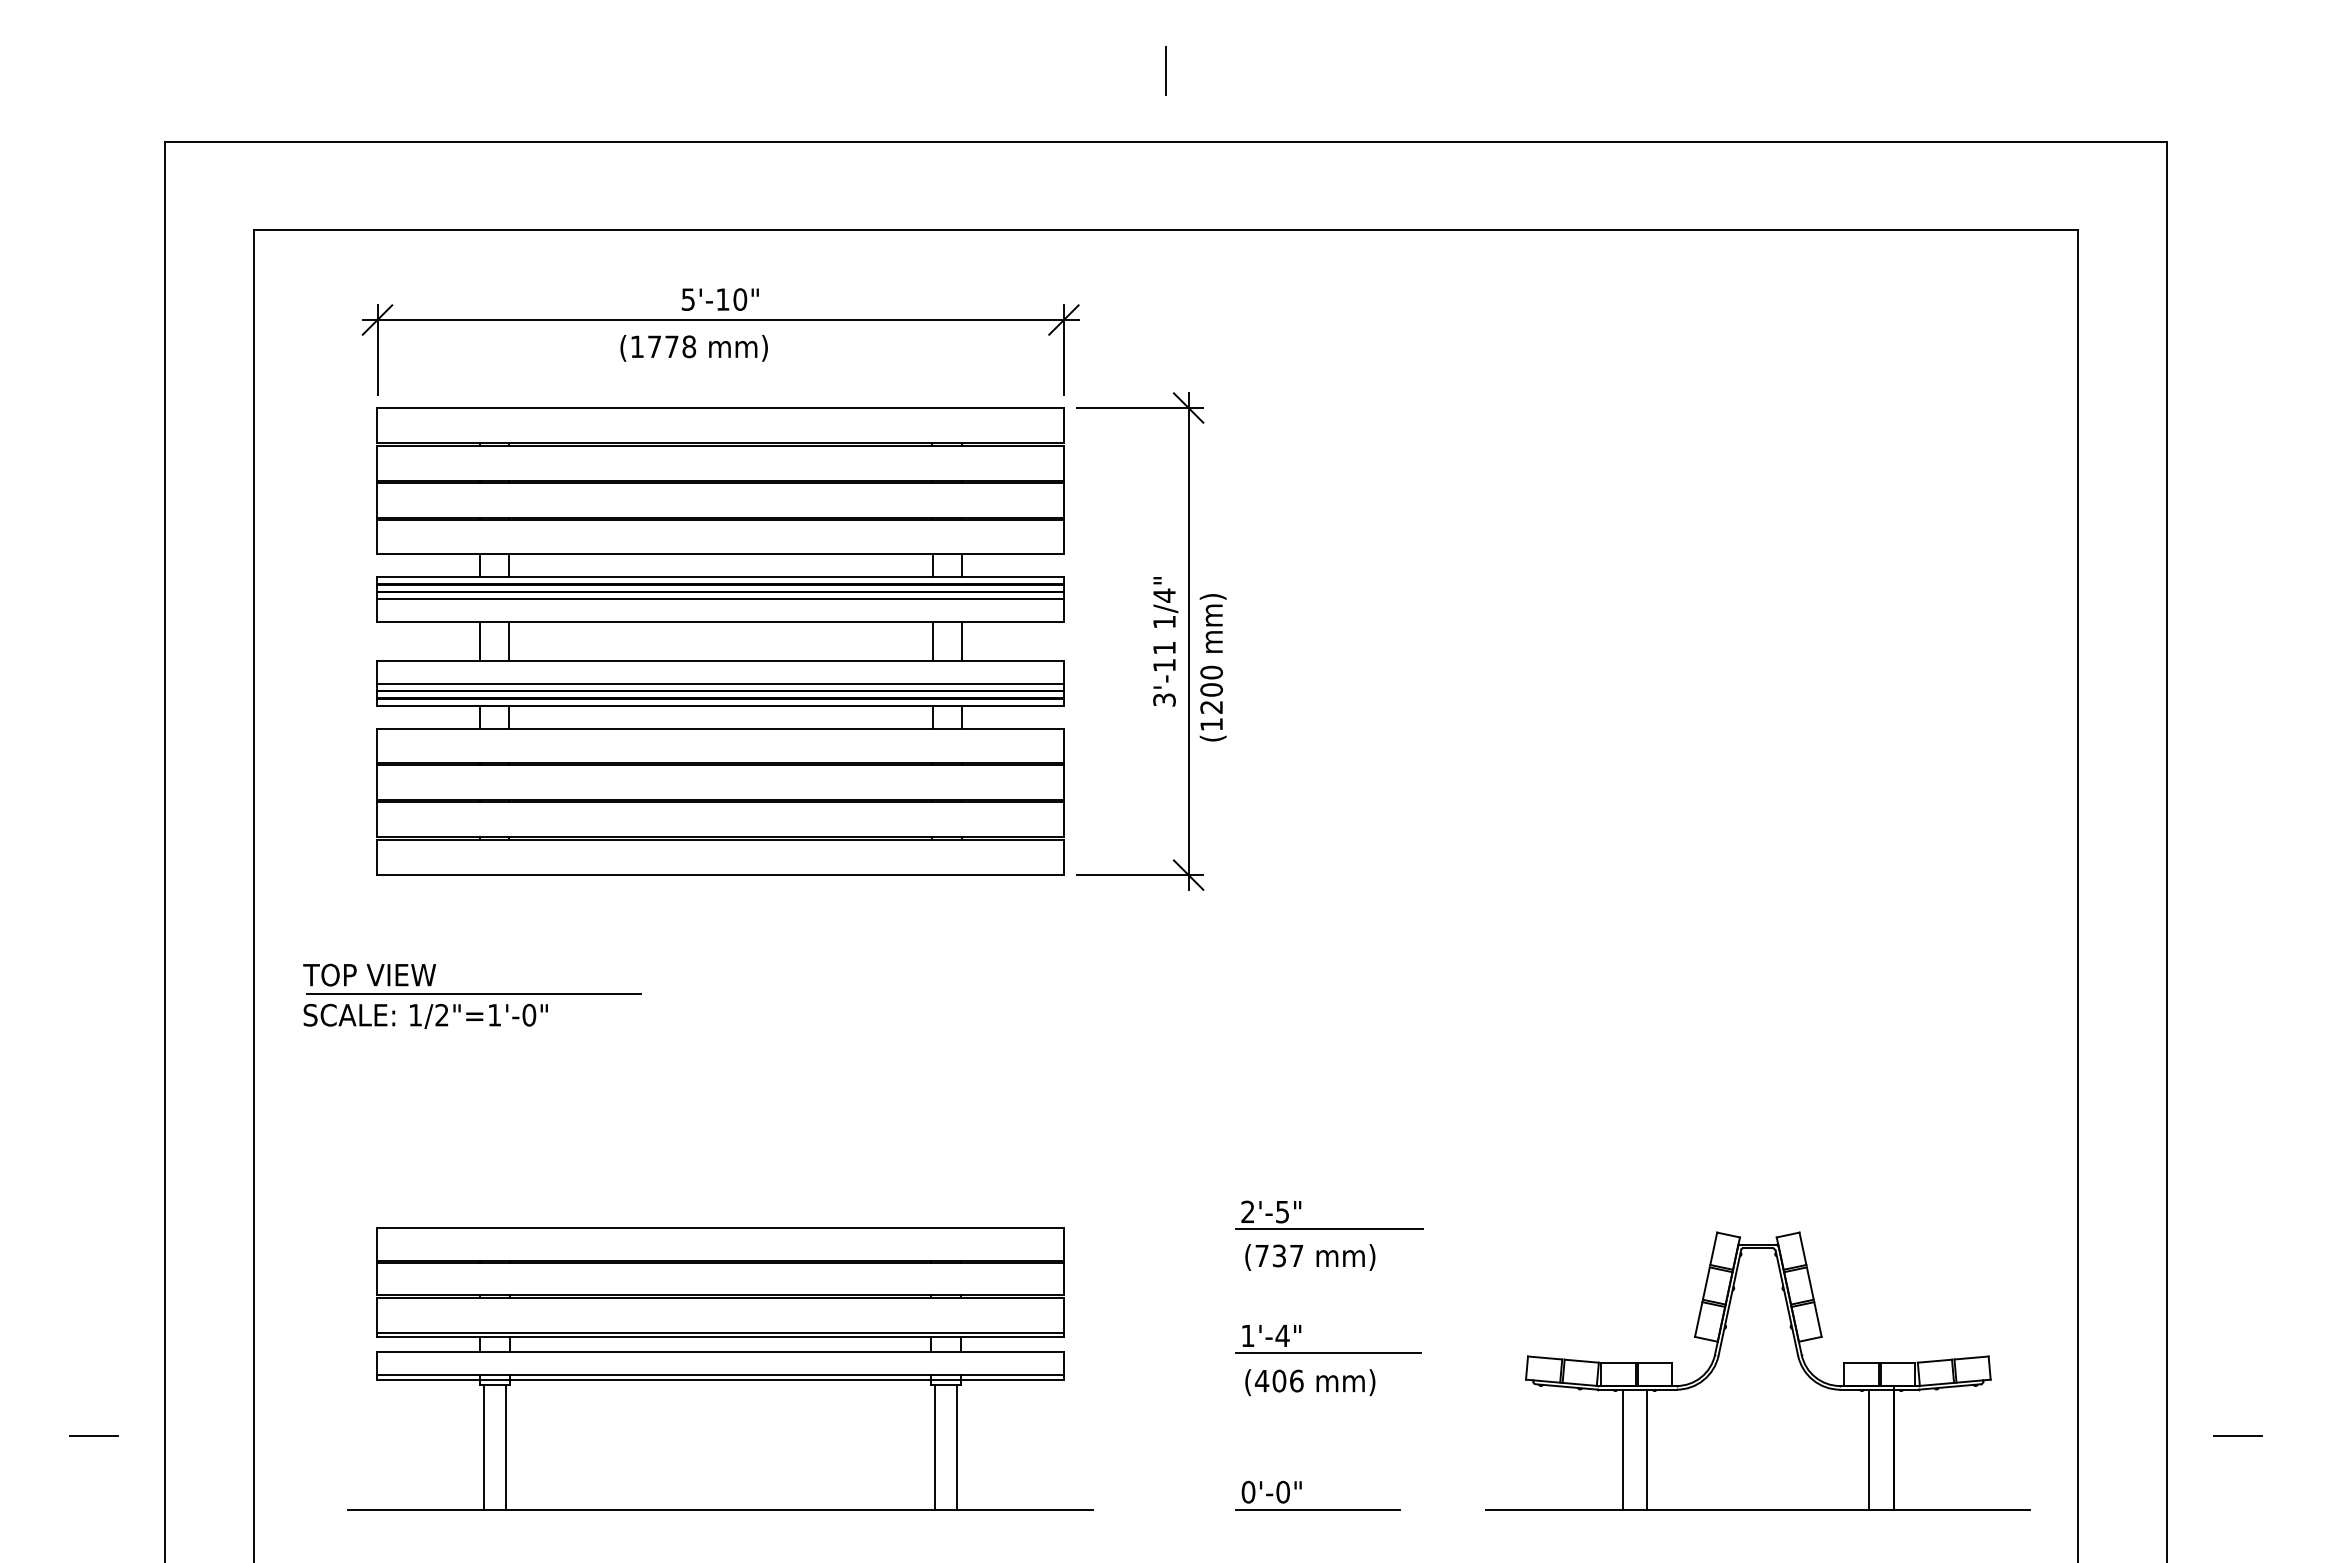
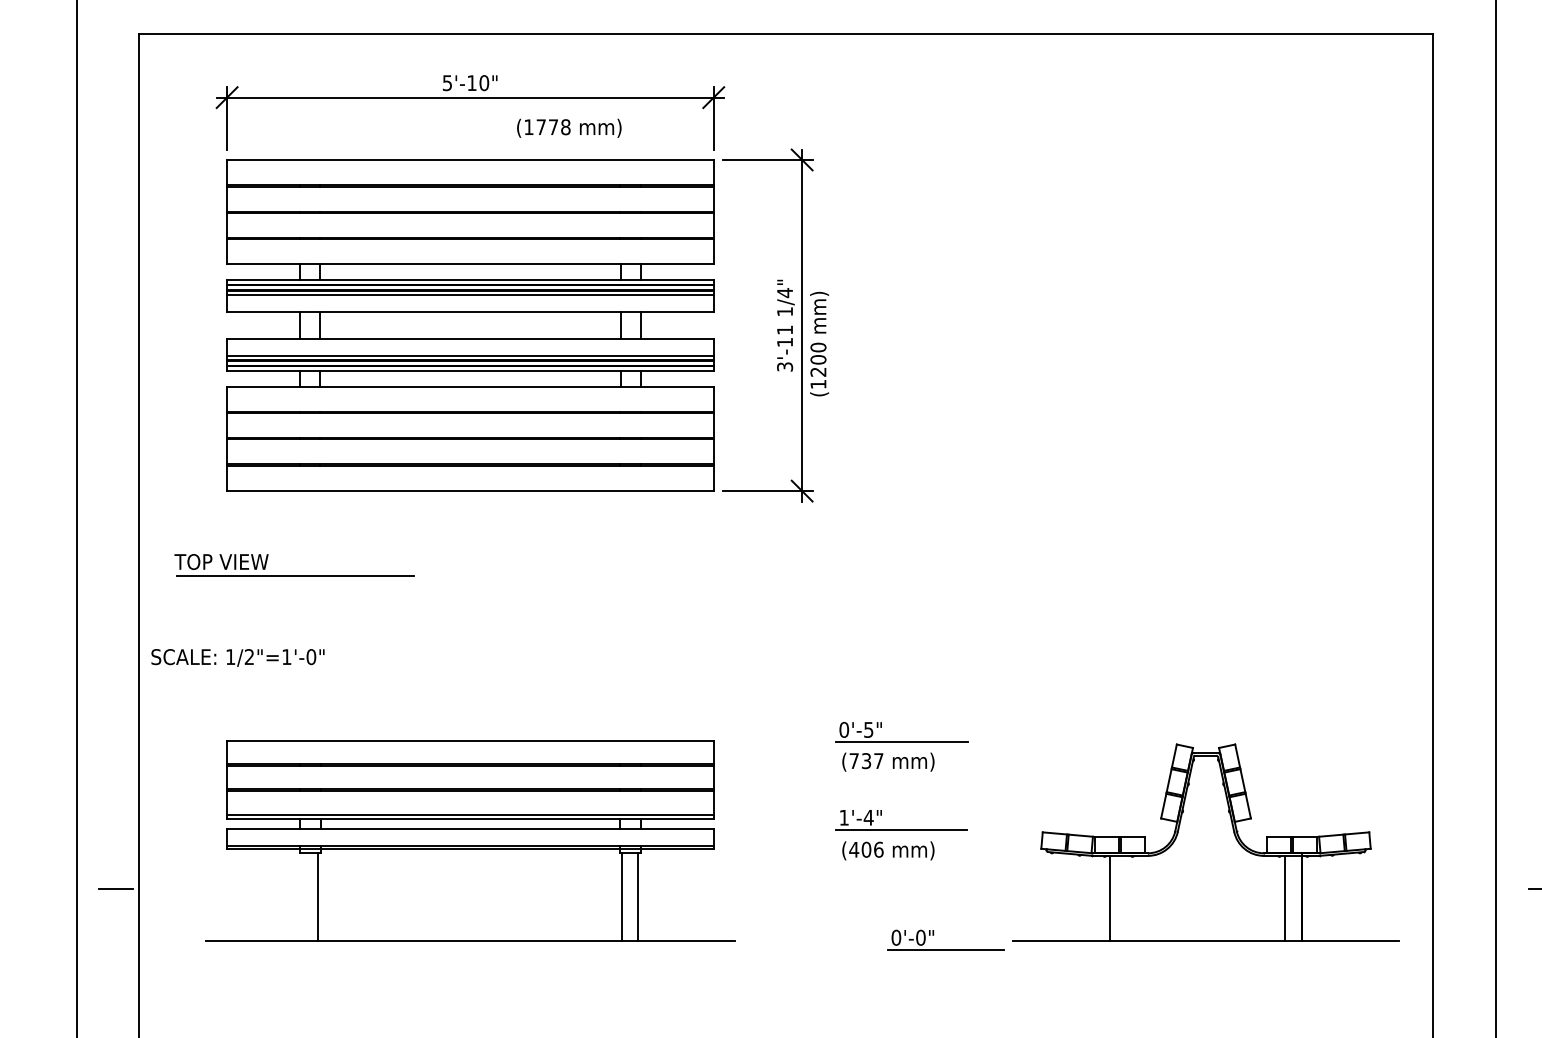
text: (693, 348) -> (568, 128), moved
text: (425, 1015) -> (237, 657), moved
text: (1247, 1211) -> (843, 729), 2'-5" -> 0'-5"
line: (93, 1435) -> (115, 888), moved
line: (484, 1447) -> (302, 896), removed
line: (1647, 1449) -> (1127, 898), removed
part: (1317, 1509) -> (945, 950), moved

